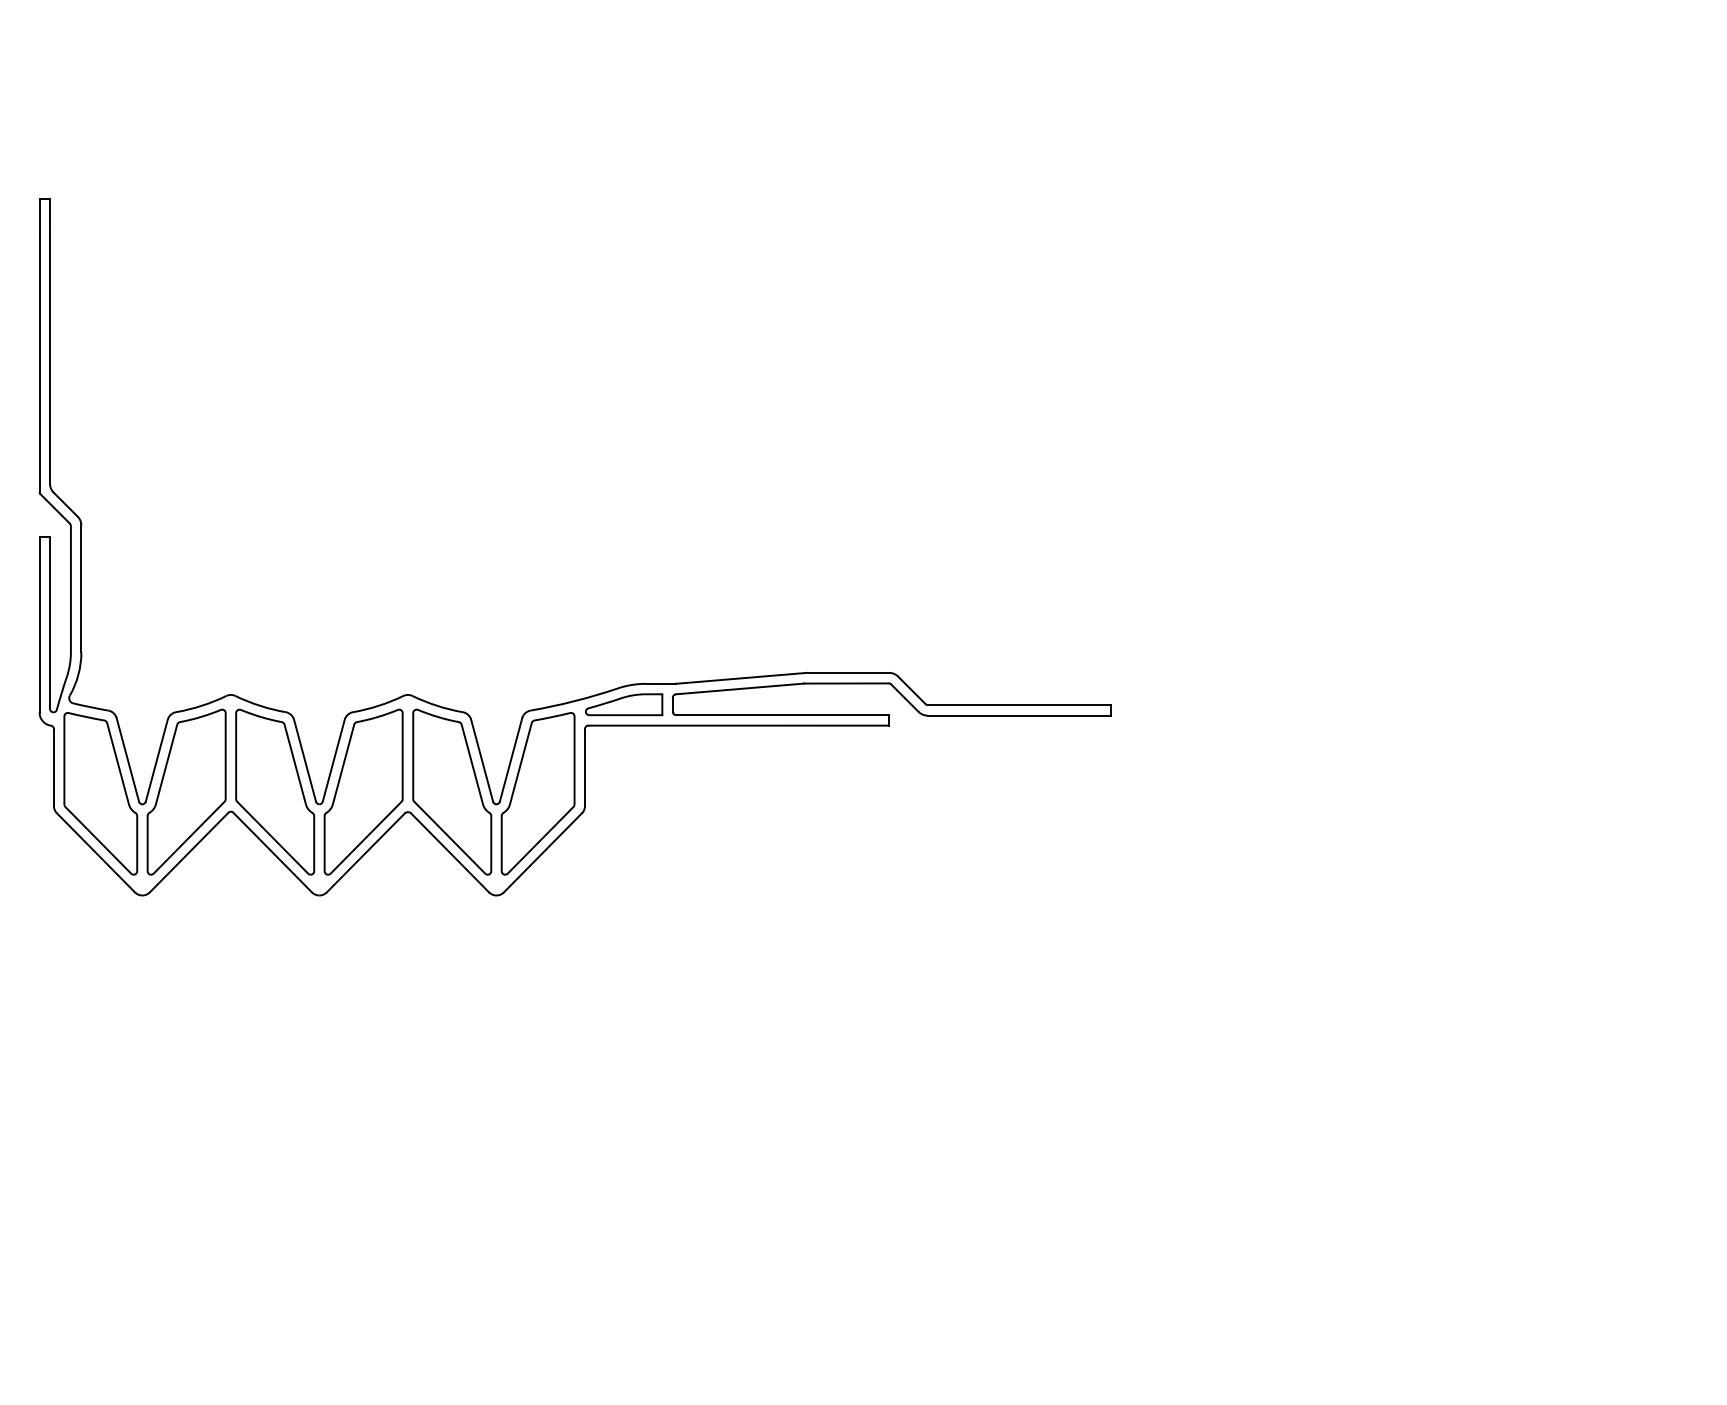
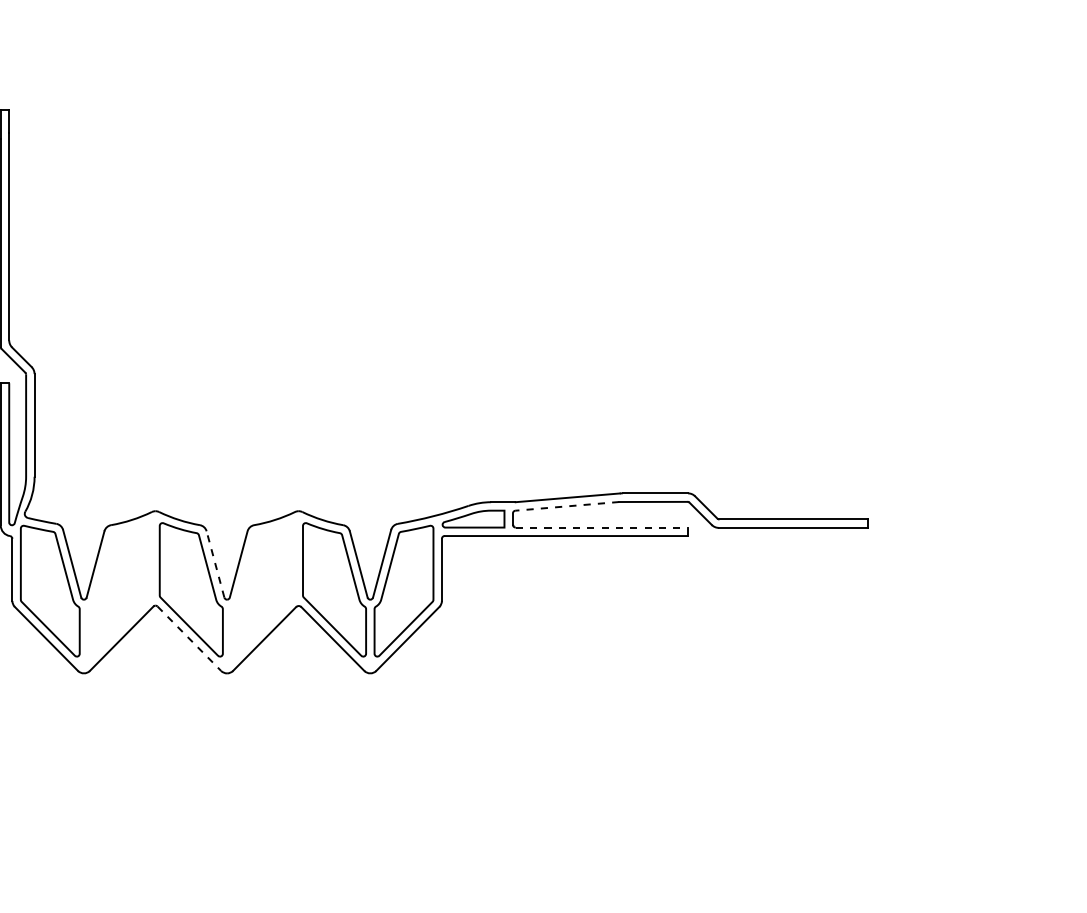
line: (739, 688) -> (566, 505), solid -> dashed
line: (783, 715) -> (602, 527), solid -> dashed
line: (304, 760) -> (215, 564), solid -> dashed
part: (186, 791) -> (119, 589), removed
part: (363, 791) -> (262, 589), removed
line: (272, 852) -> (189, 638), solid -> dashed

